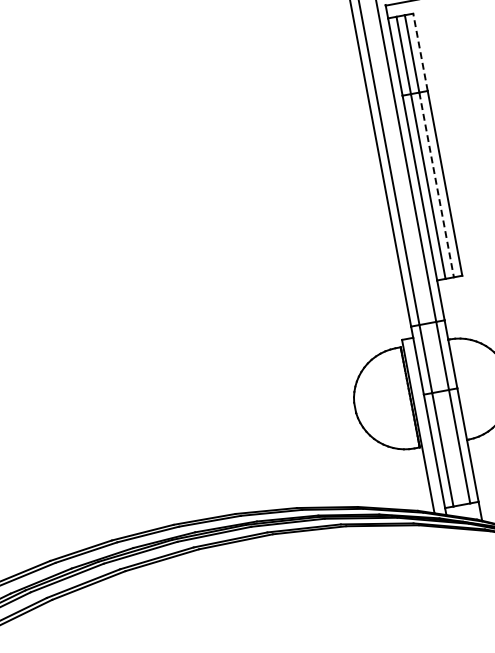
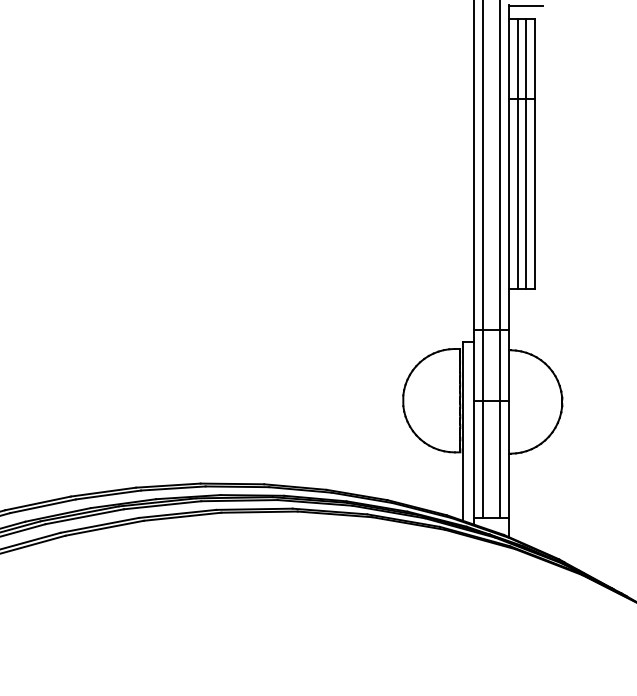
line: (420, 52) -> (534, 58), dashed -> solid
line: (437, 185) -> (526, 194), dashed -> solid

